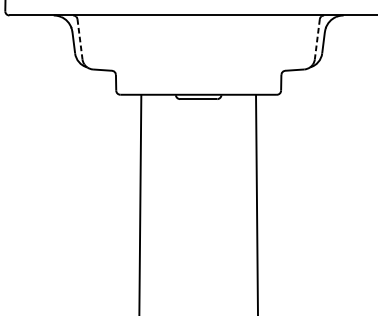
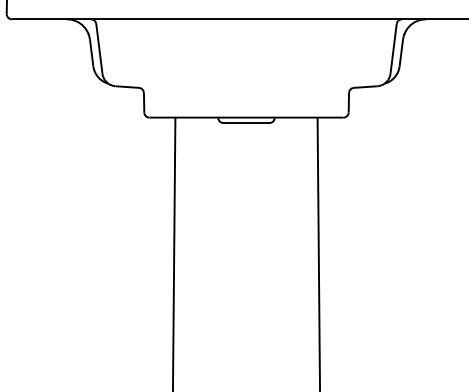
line: (80, 39) -> (99, 49), dashed -> solid
line: (317, 39) -> (393, 49), dashed -> solid

